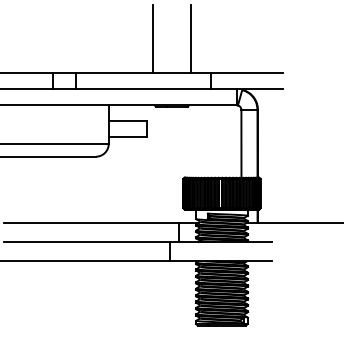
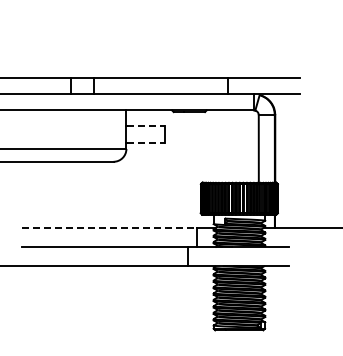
line: (152, 39) -> (170, 44), removed
line: (191, 39) -> (208, 44), removed
line: (128, 121) -> (146, 126), solid -> dashed
line: (128, 137) -> (146, 142), solid -> dashed
line: (92, 222) -> (110, 227), solid -> dashed

